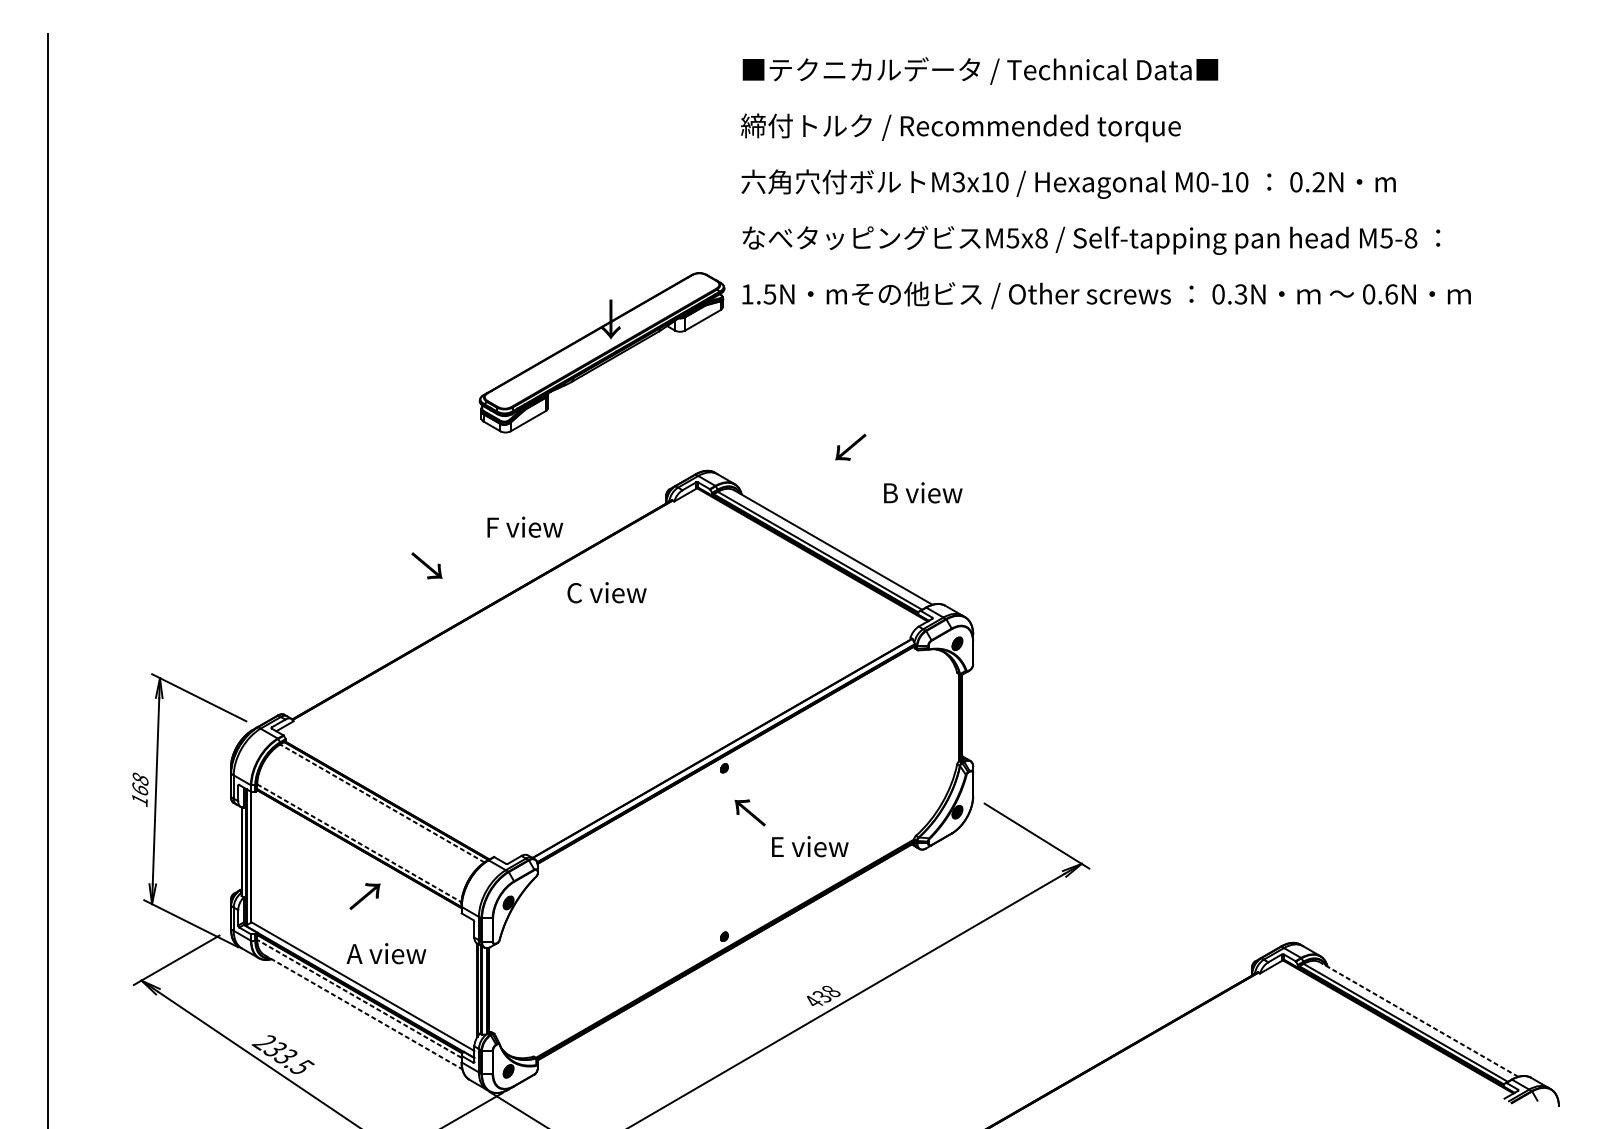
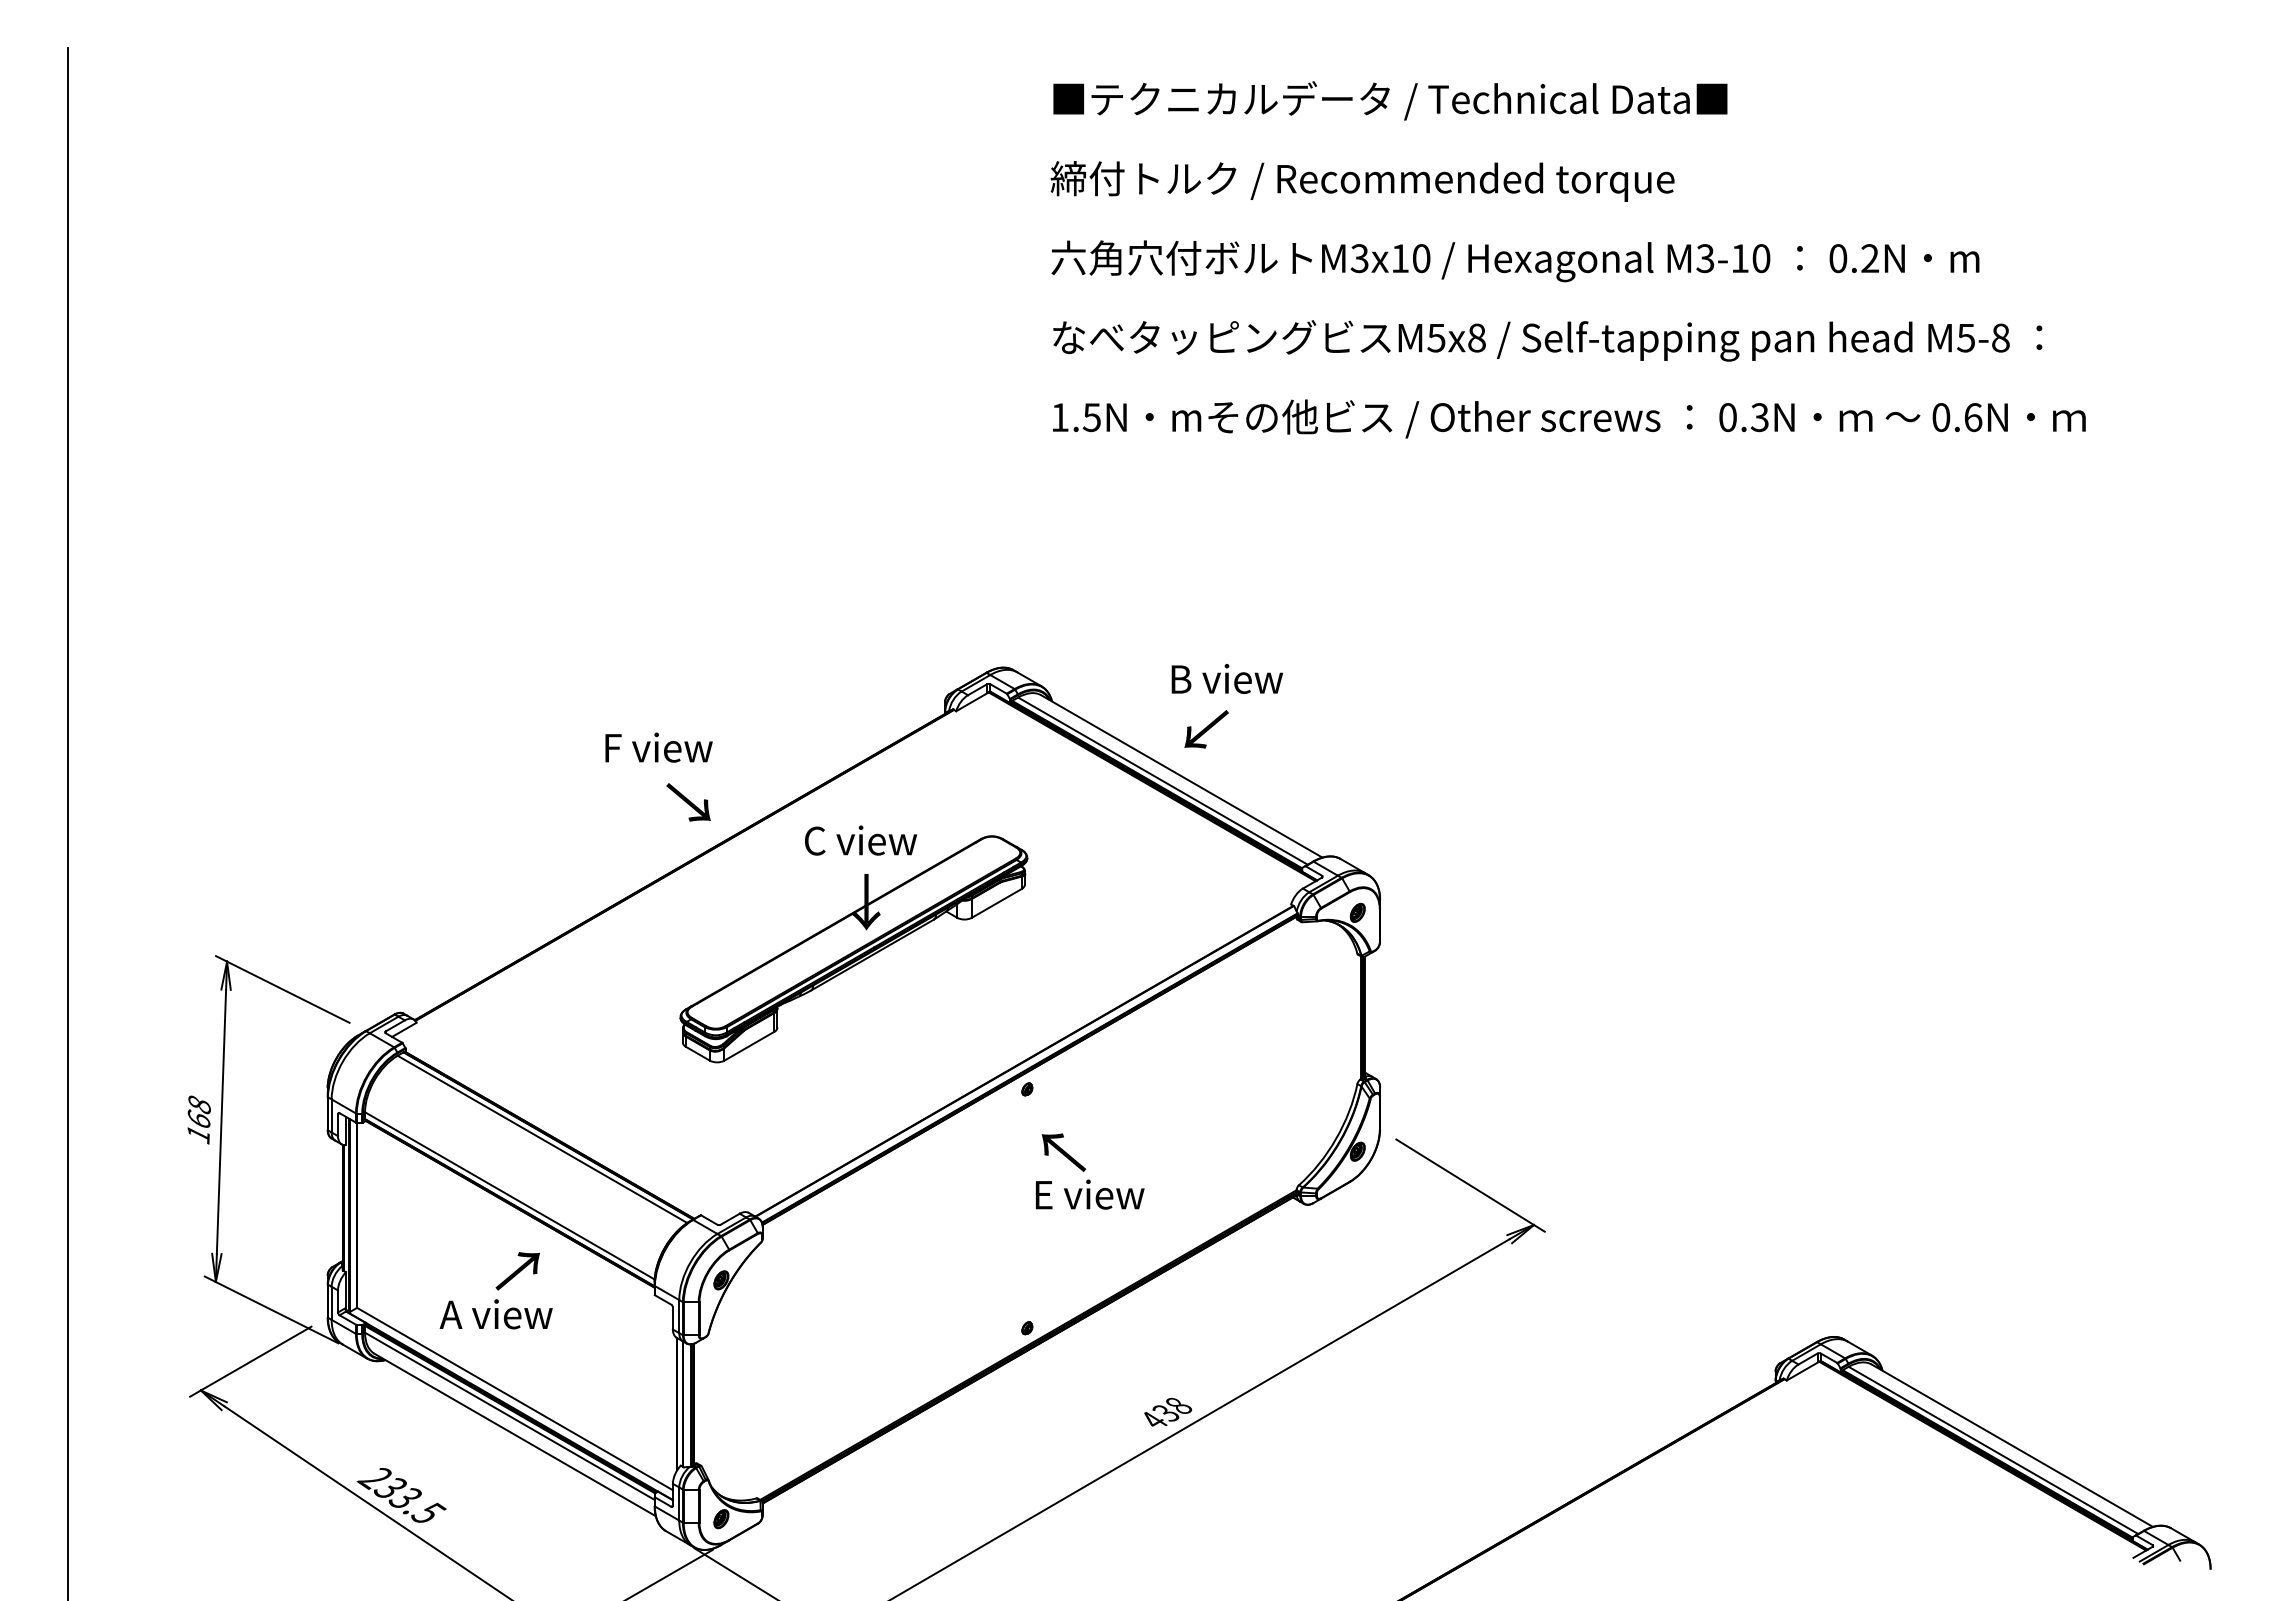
text: (1202, 182) -> (1705, 258), M0-10 -> M3-10
part: (601, 352) -> (853, 949), moved
text: (850, 447) -> (1206, 729), moved
text: (922, 492) -> (1226, 678), moved
text: (524, 527) -> (658, 747), moved
text: (426, 565) -> (688, 802), moved
line: (382, 803) -> (542, 1139), dashed -> solid
line: (359, 843) -> (510, 1196), dashed -> solid
text: (809, 846) -> (1089, 1194), moved
text: (385, 953) -> (495, 1314), moved
line: (359, 998) -> (509, 1416), dashed -> solid
line: (363, 1012) -> (515, 1435), dashed -> solid
line: (1418, 1019) -> (2011, 1445), dashed -> solid

